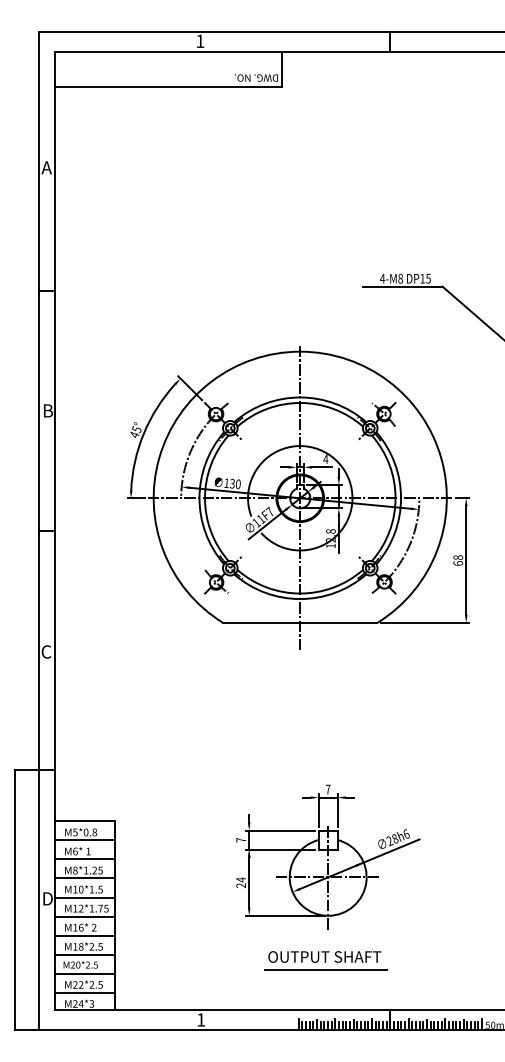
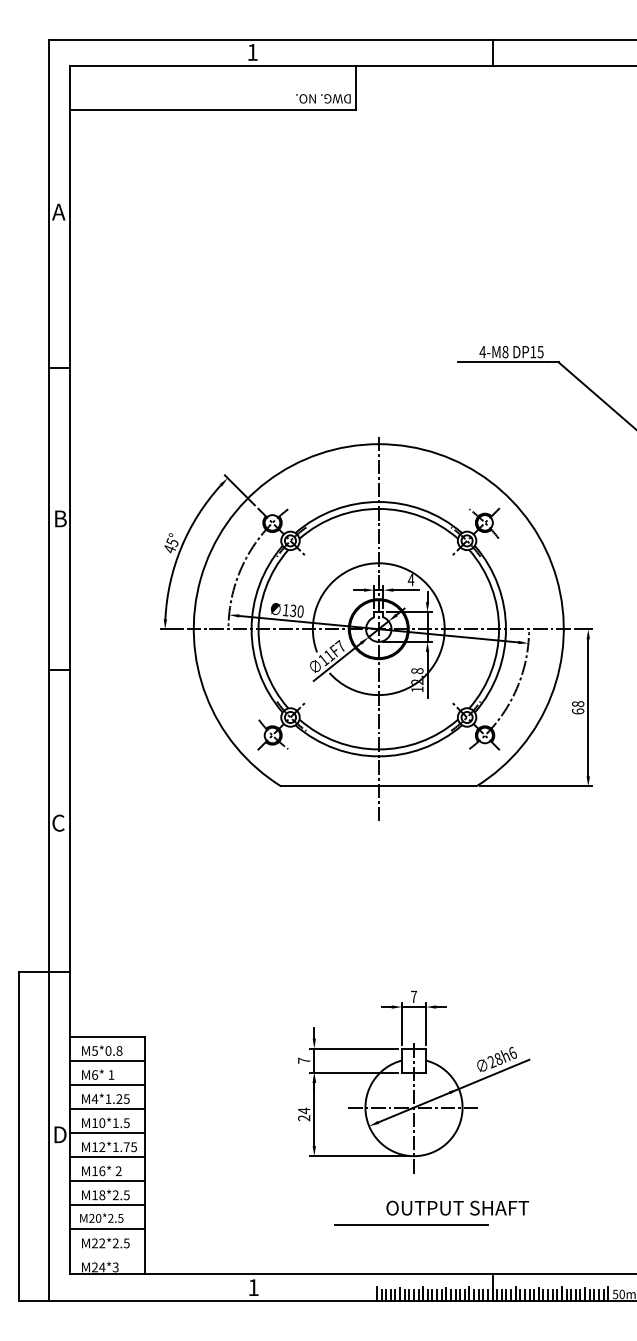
text: (75, 870) -> (94, 1098), M8*1.25 -> M4*1.25
text: (324, 956) -> (457, 1207), moved
line: (85, 992) -> (107, 1253), removed

